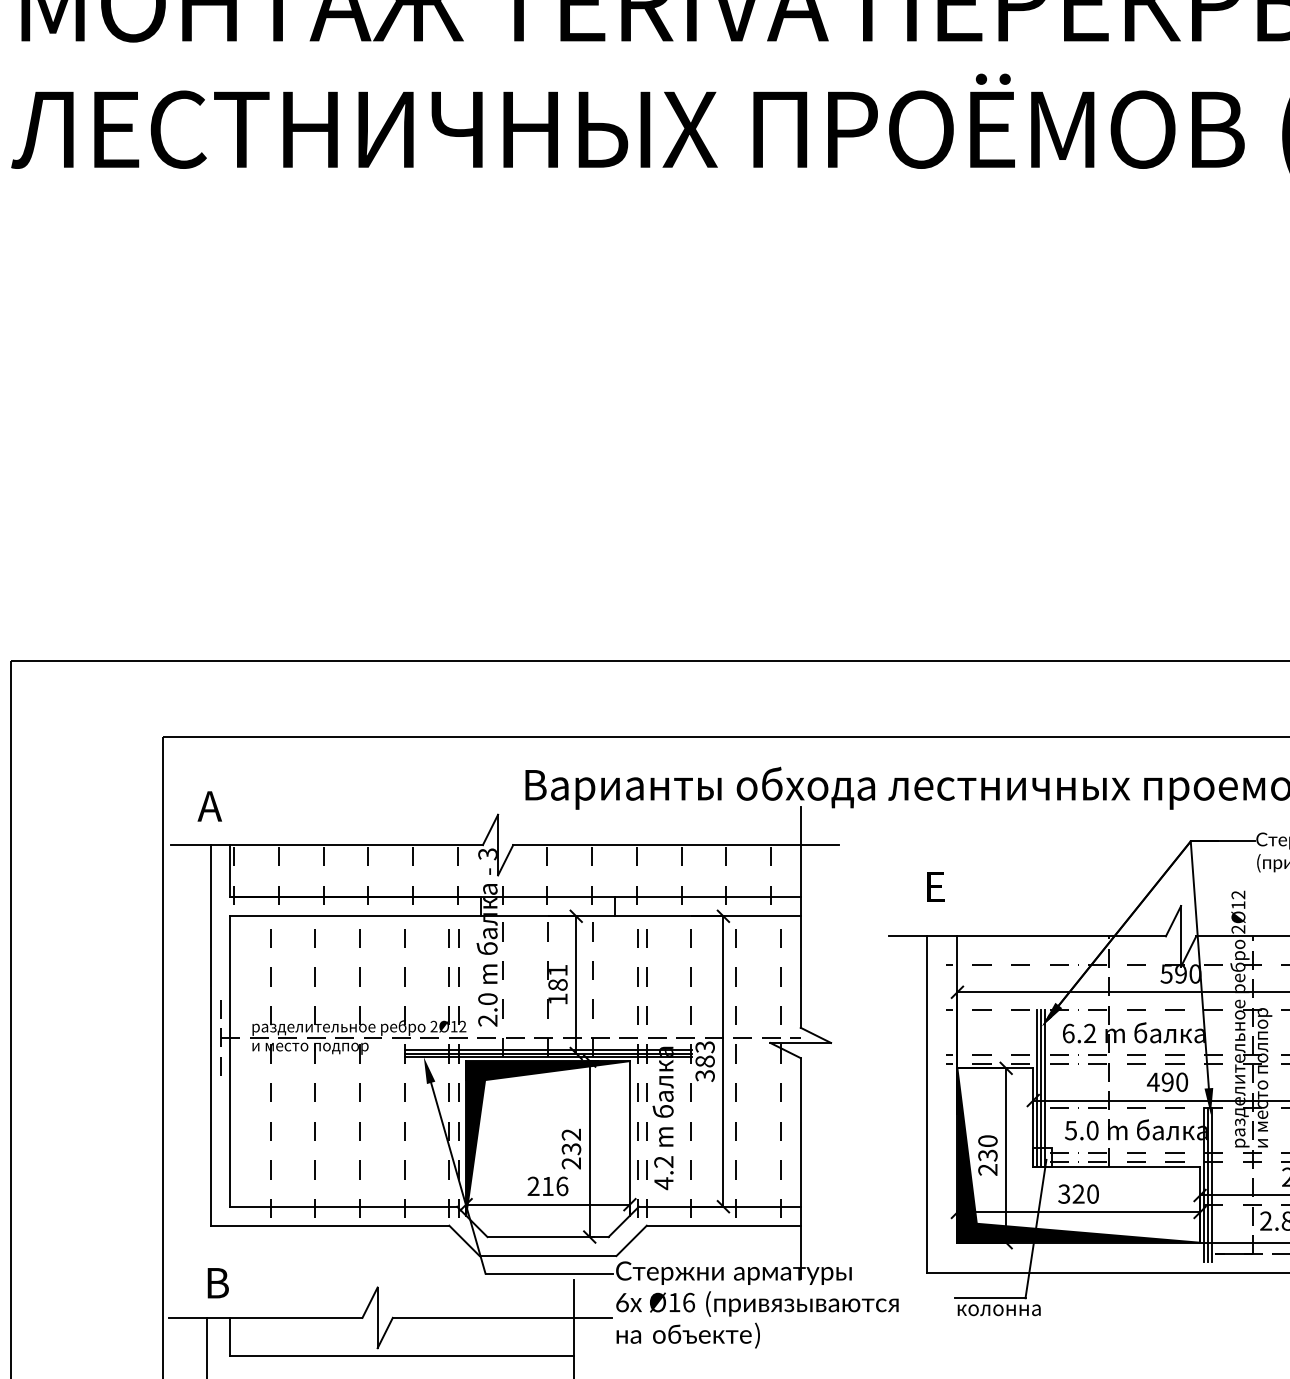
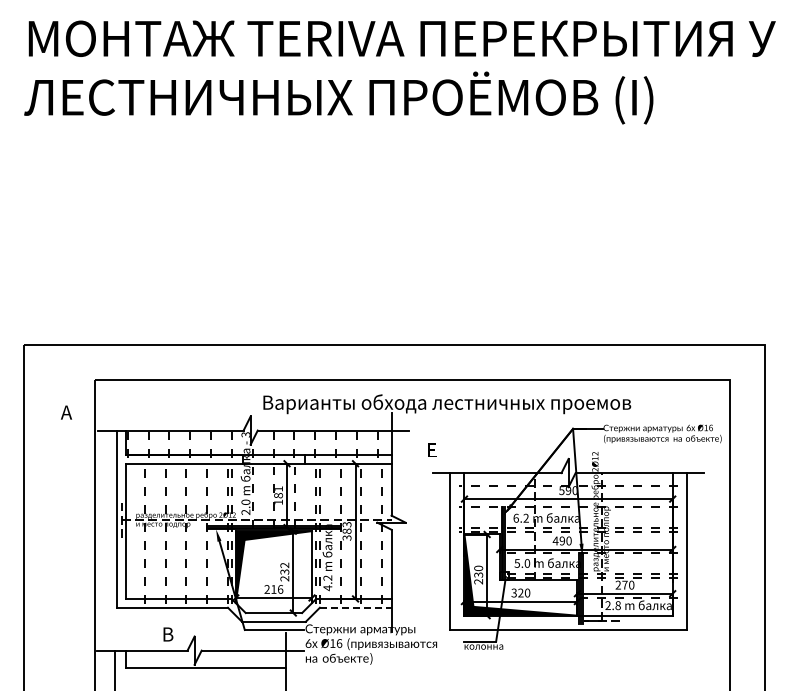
text: (209, 806) -> (66, 412), moved
text: (936, 885) -> (432, 449), moved
line: (723, 1225) -> (355, 607), solid -> dashed
text: (218, 1283) -> (168, 634), moved

